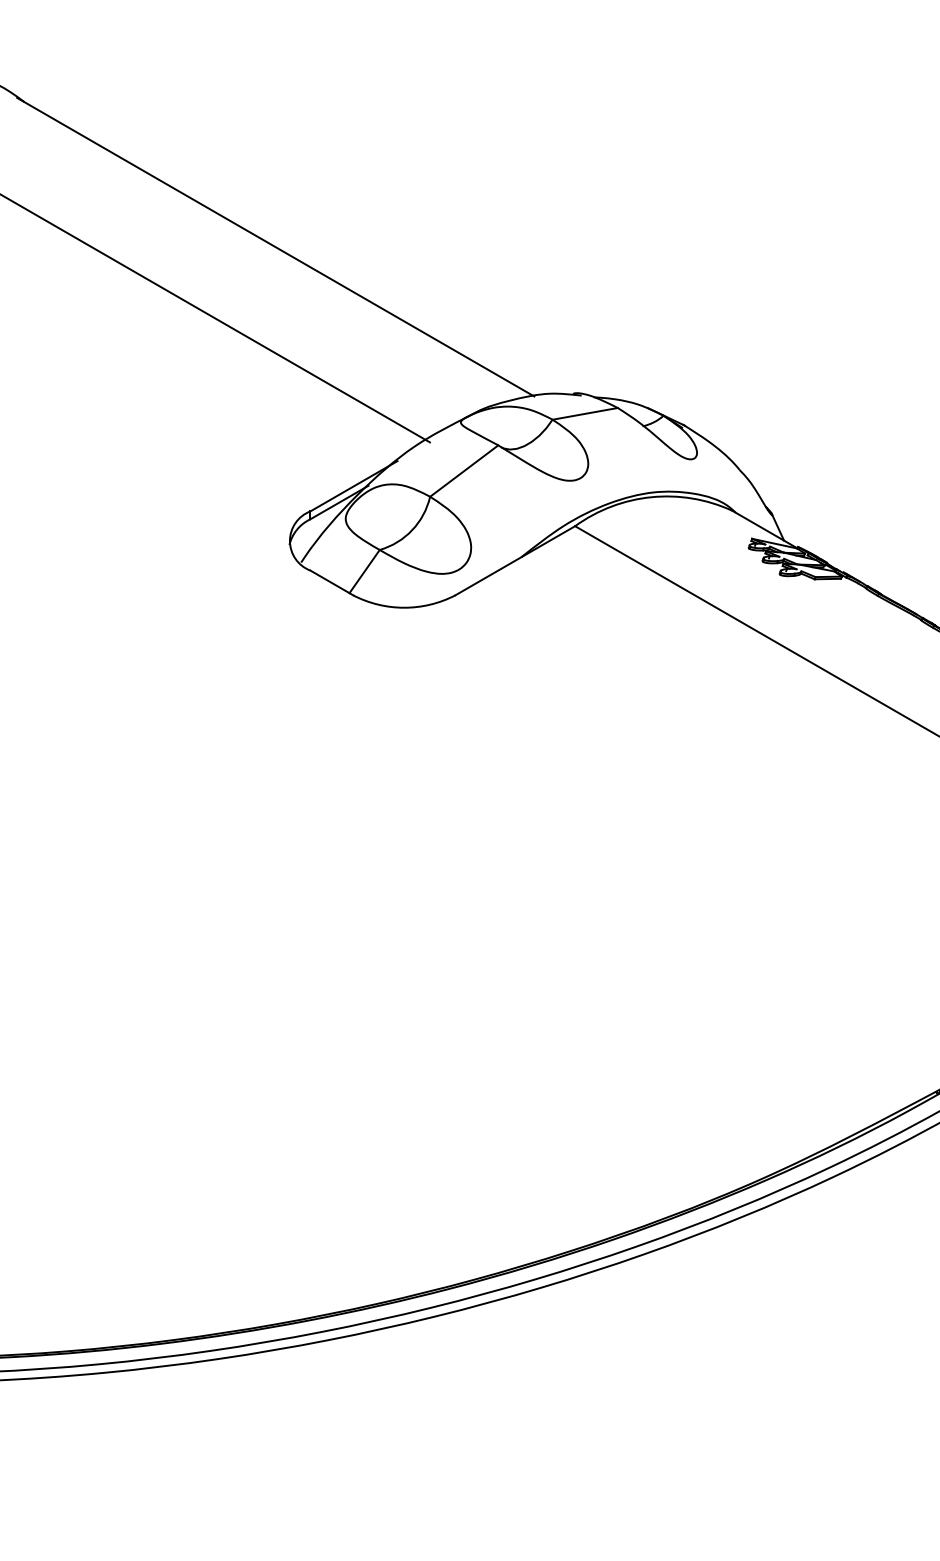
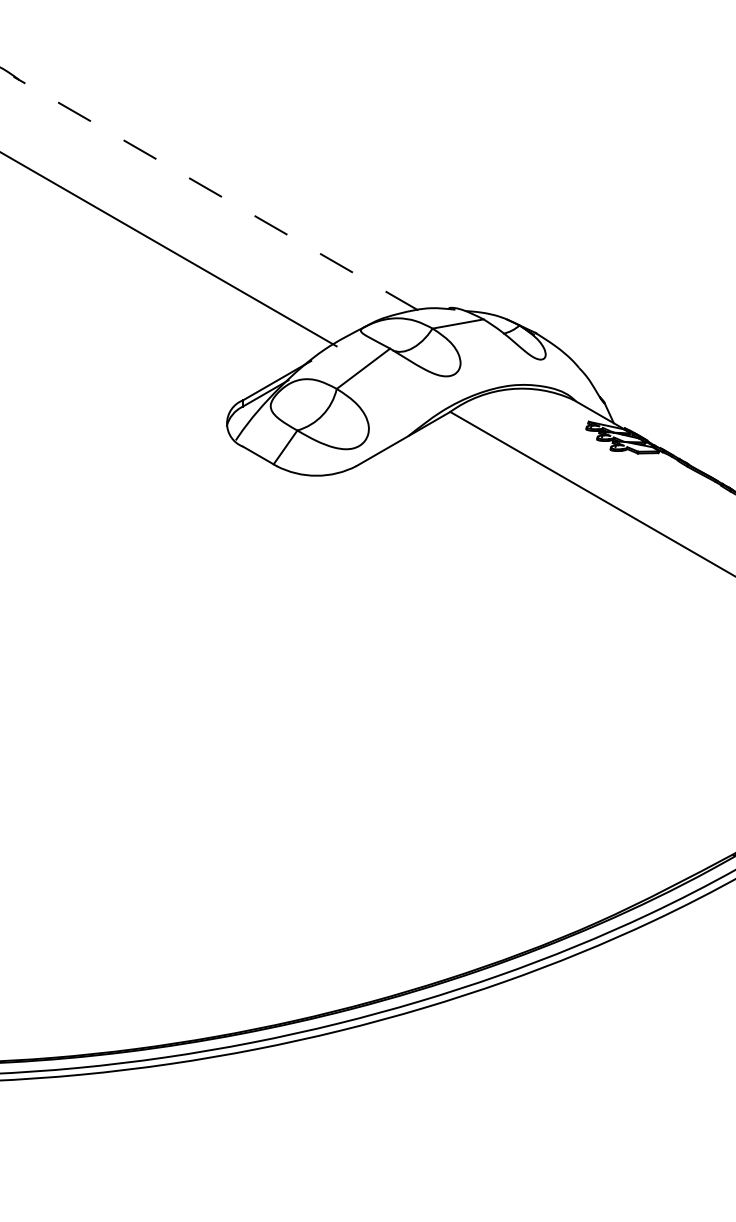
line: (275, 247) -> (215, 193), solid -> dashed

